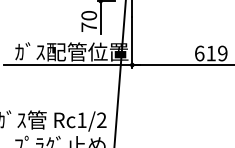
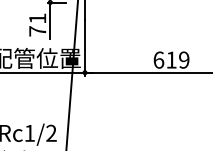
text: (89, 15) -> (38, 18), 70 -> 71

